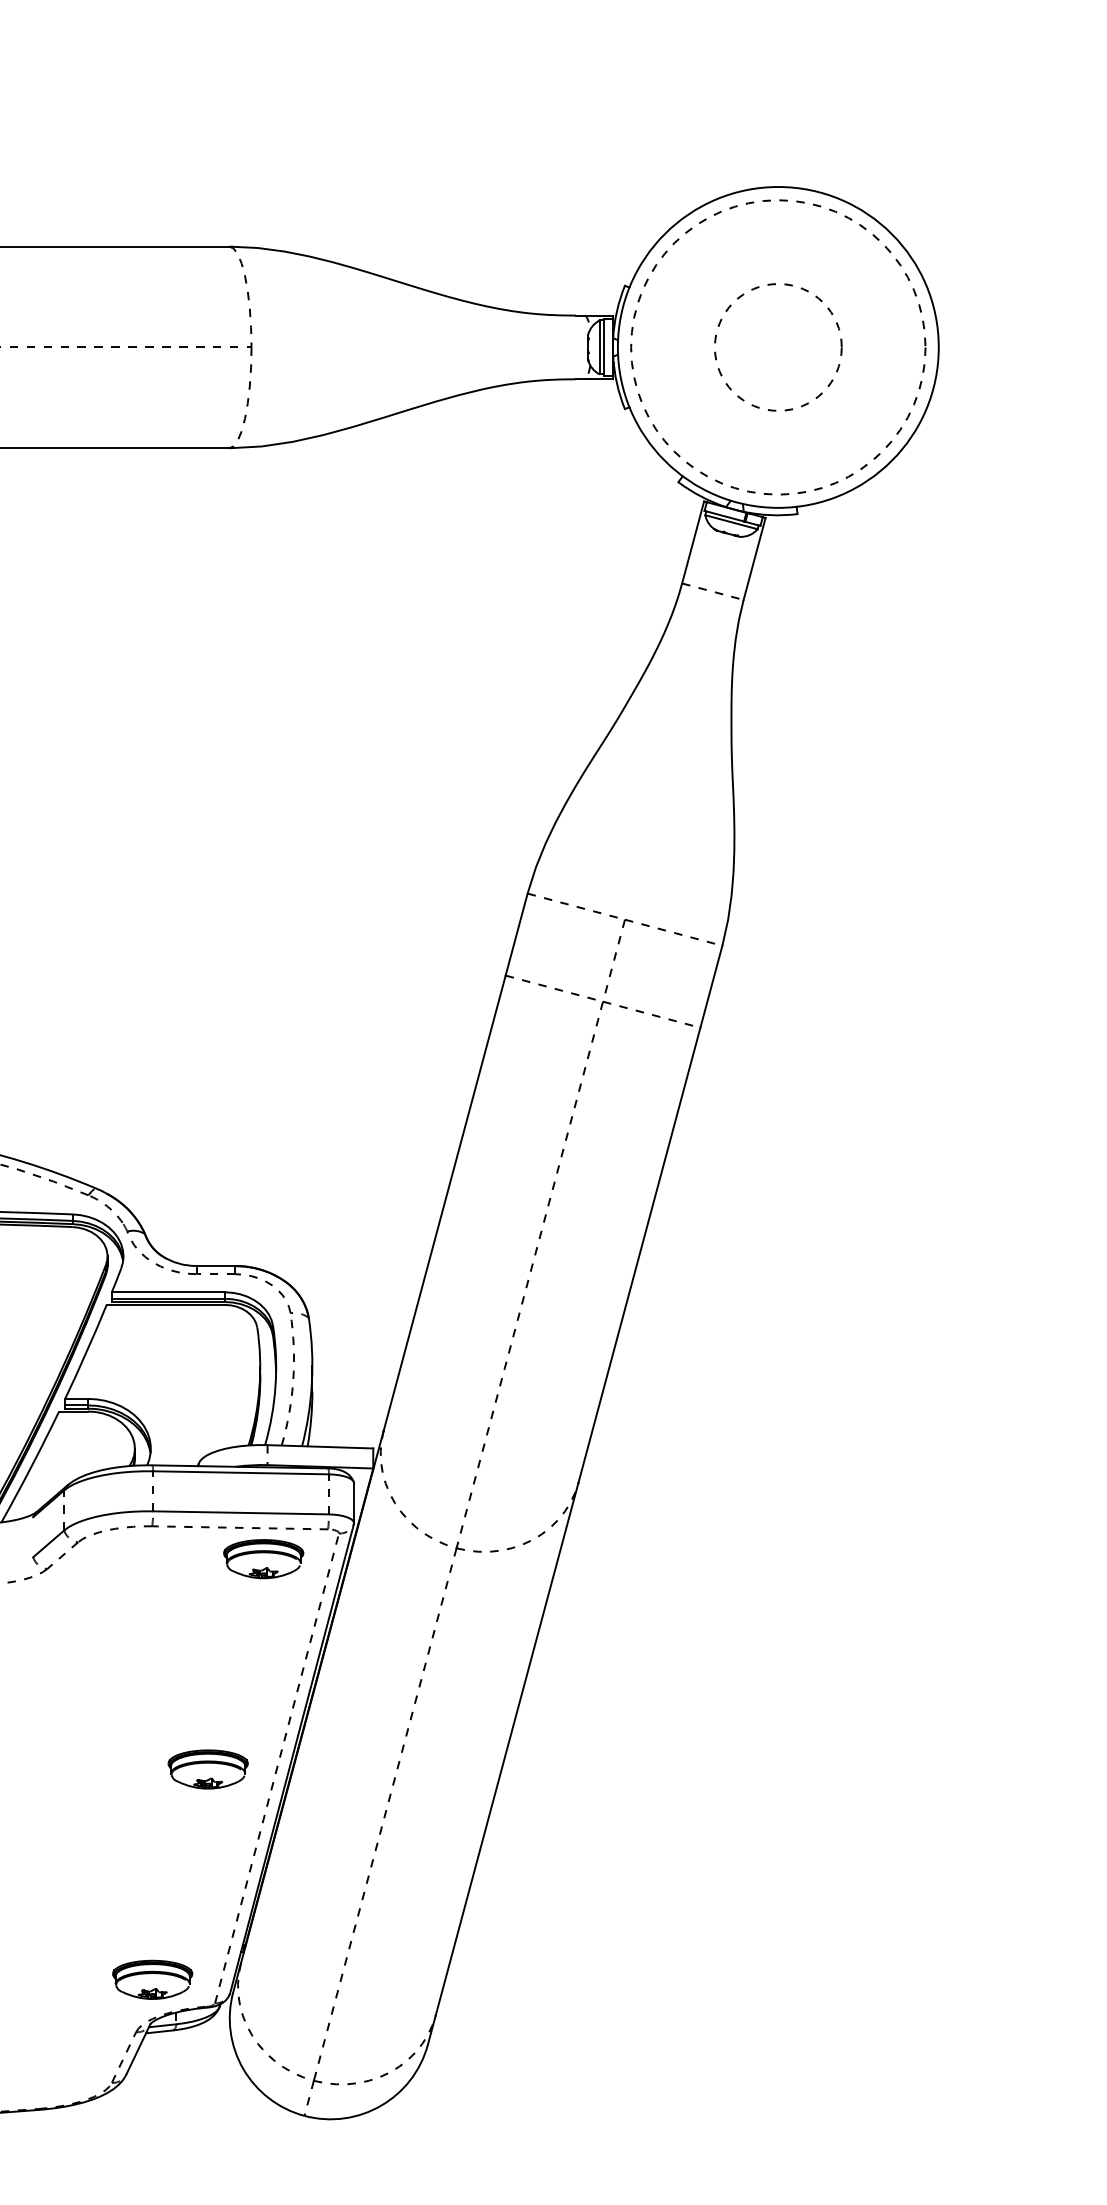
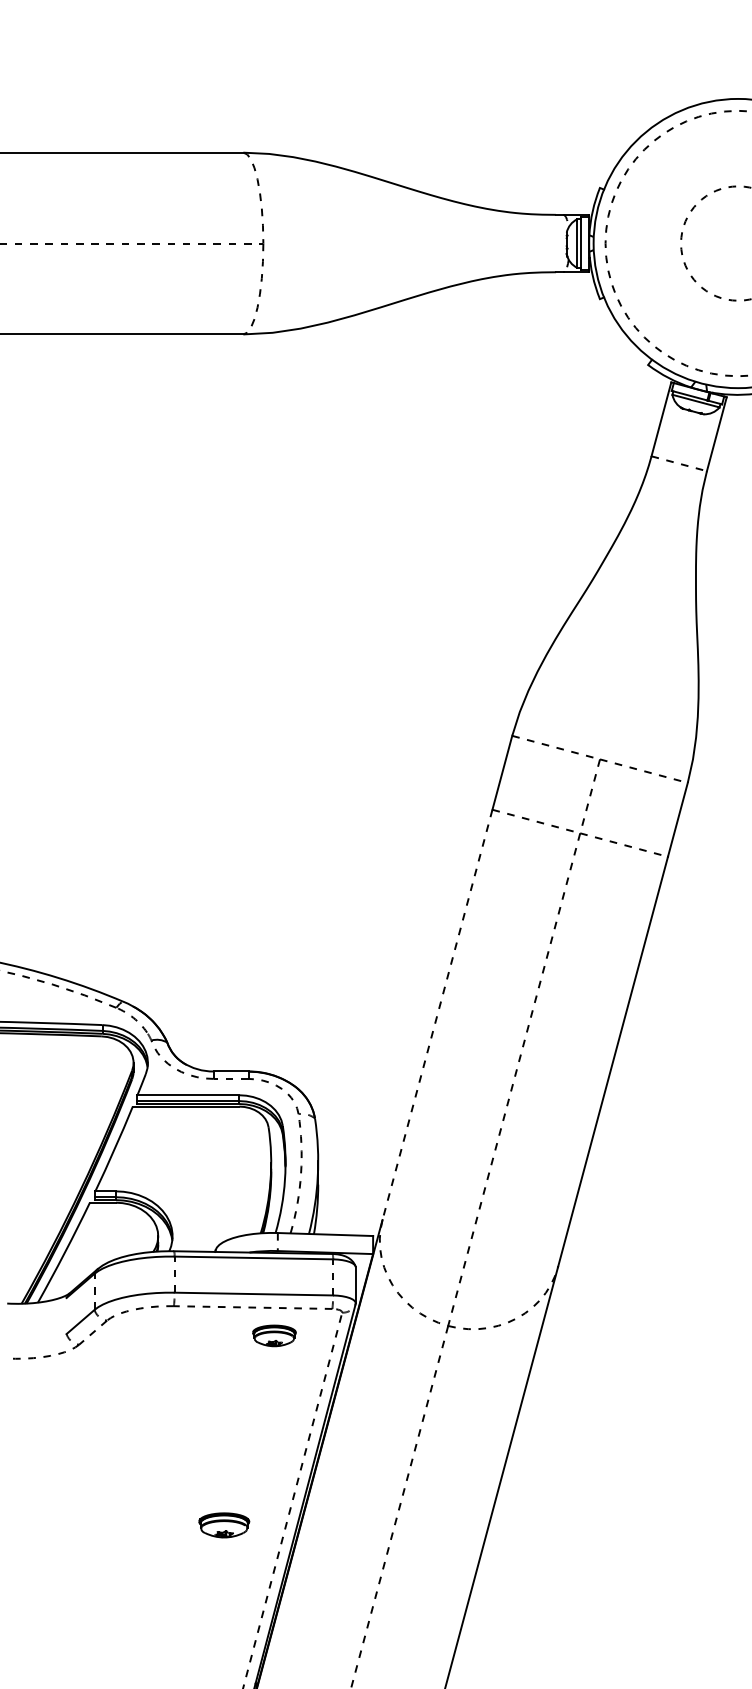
line: (444, 1203) -> (437, 1015), solid -> dashed
part: (263, 1559) -> (274, 1336), size x0.6
part: (207, 1769) -> (223, 1525), size x0.7

